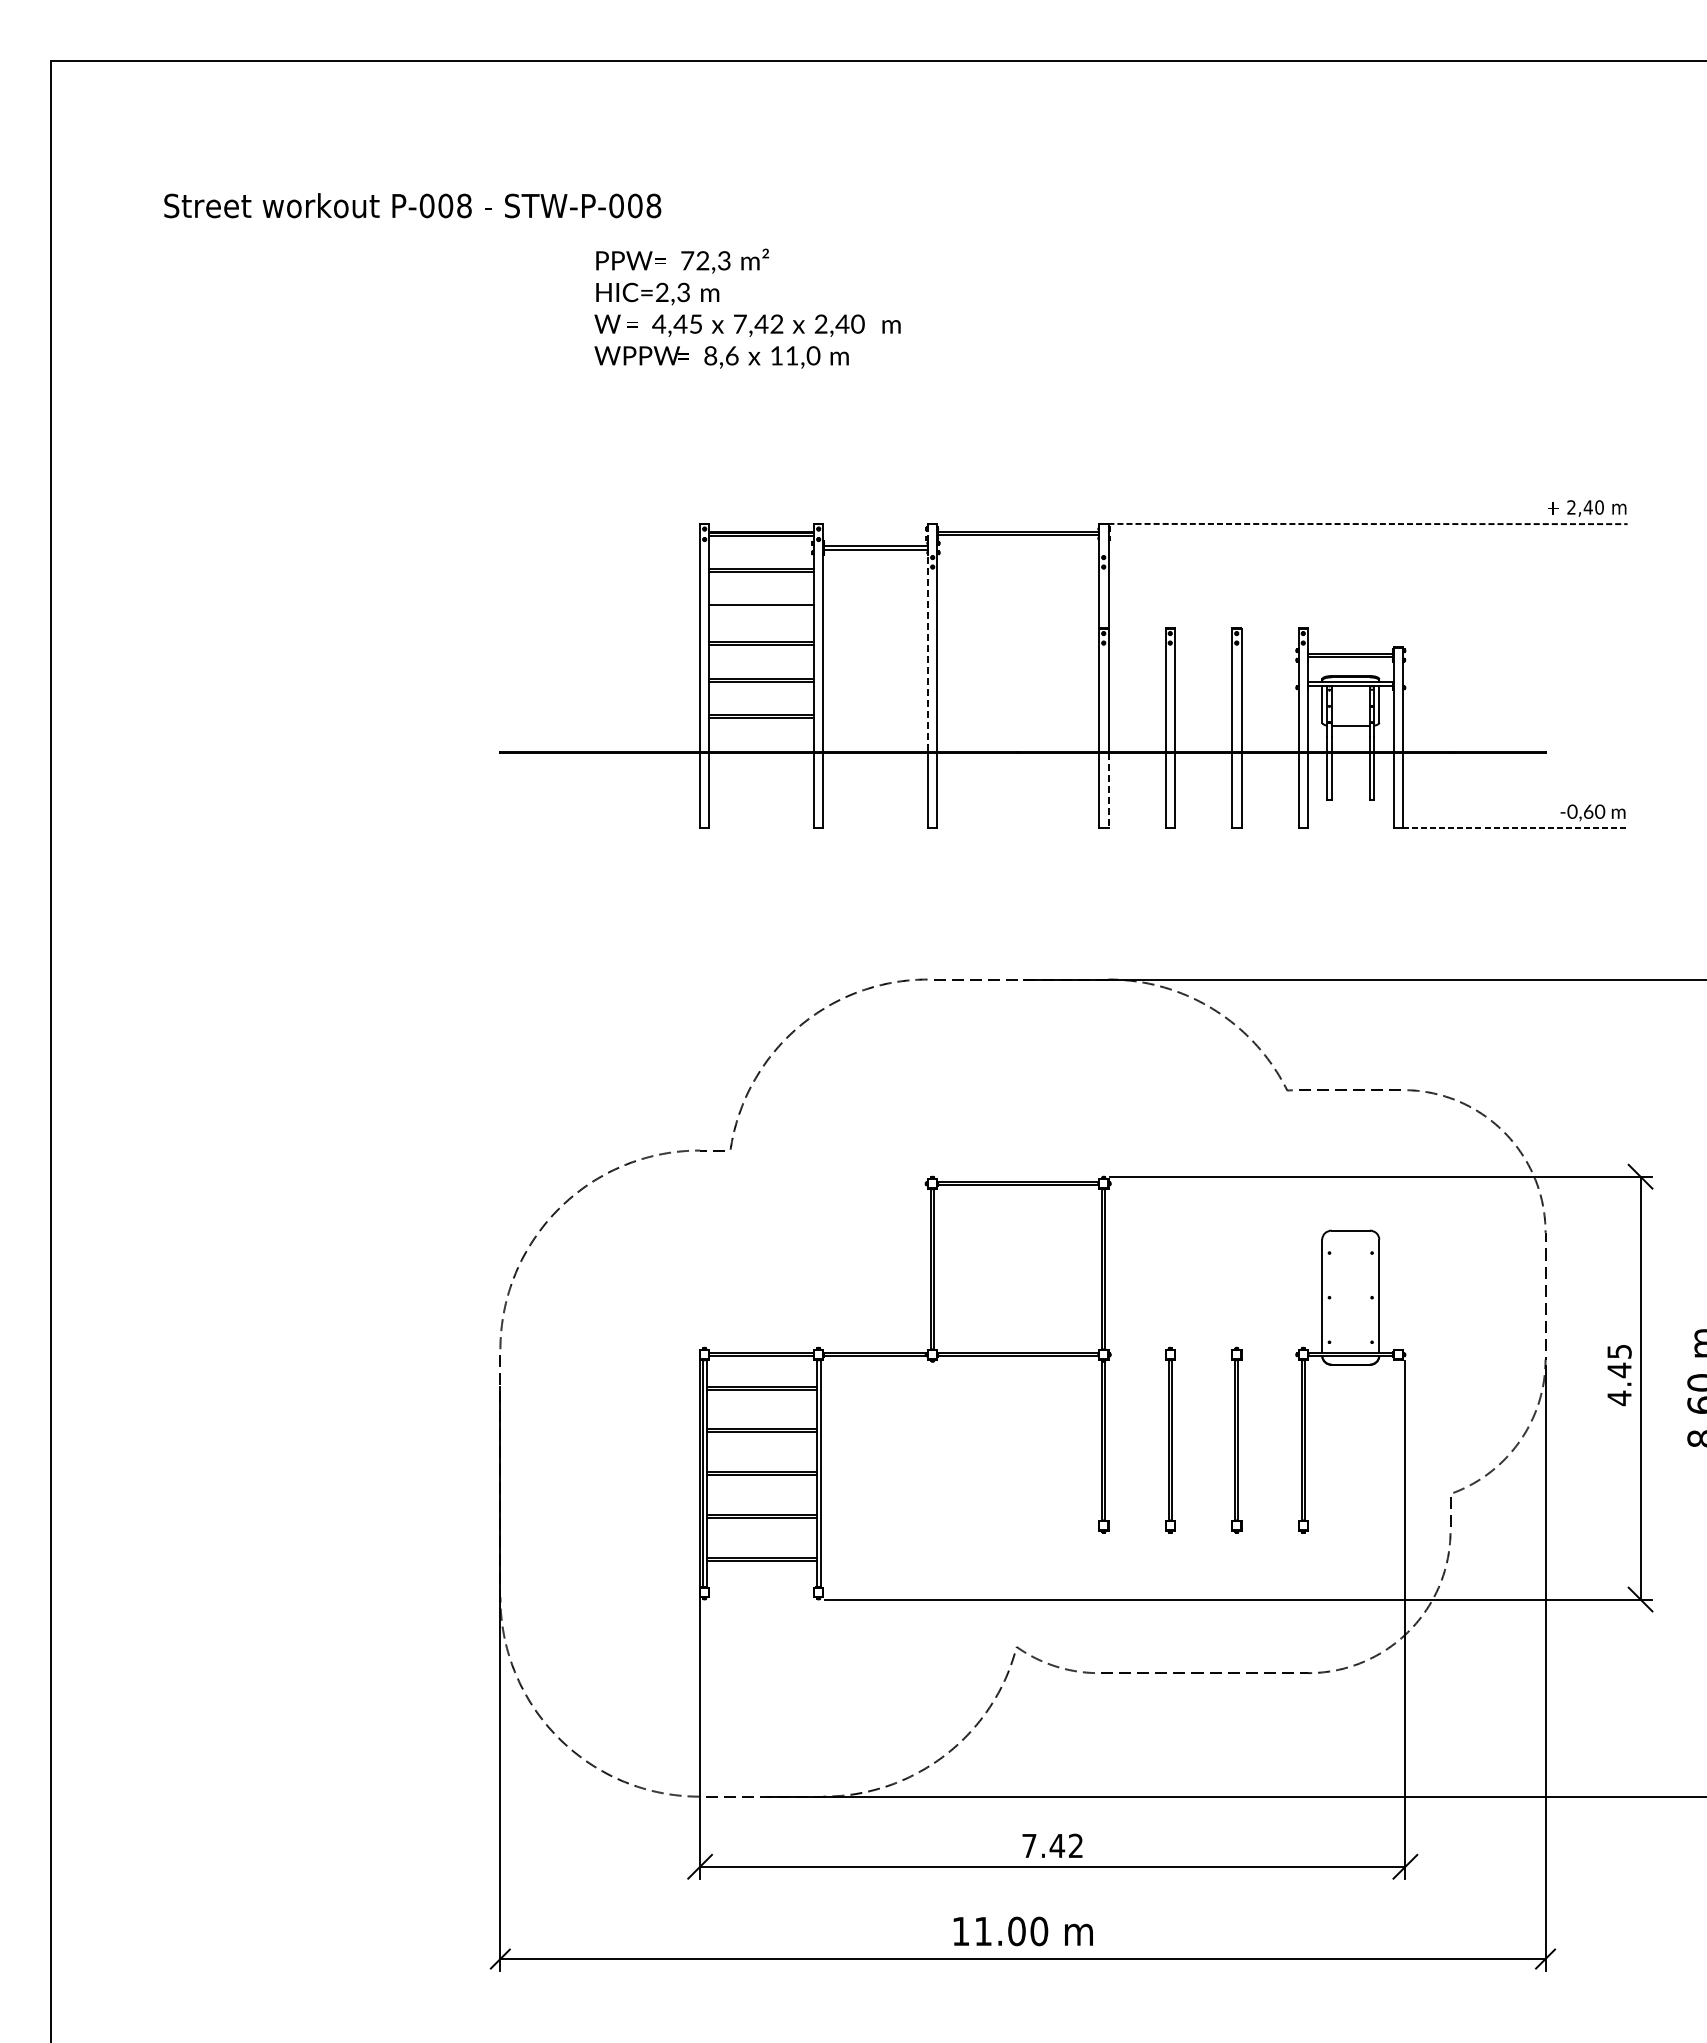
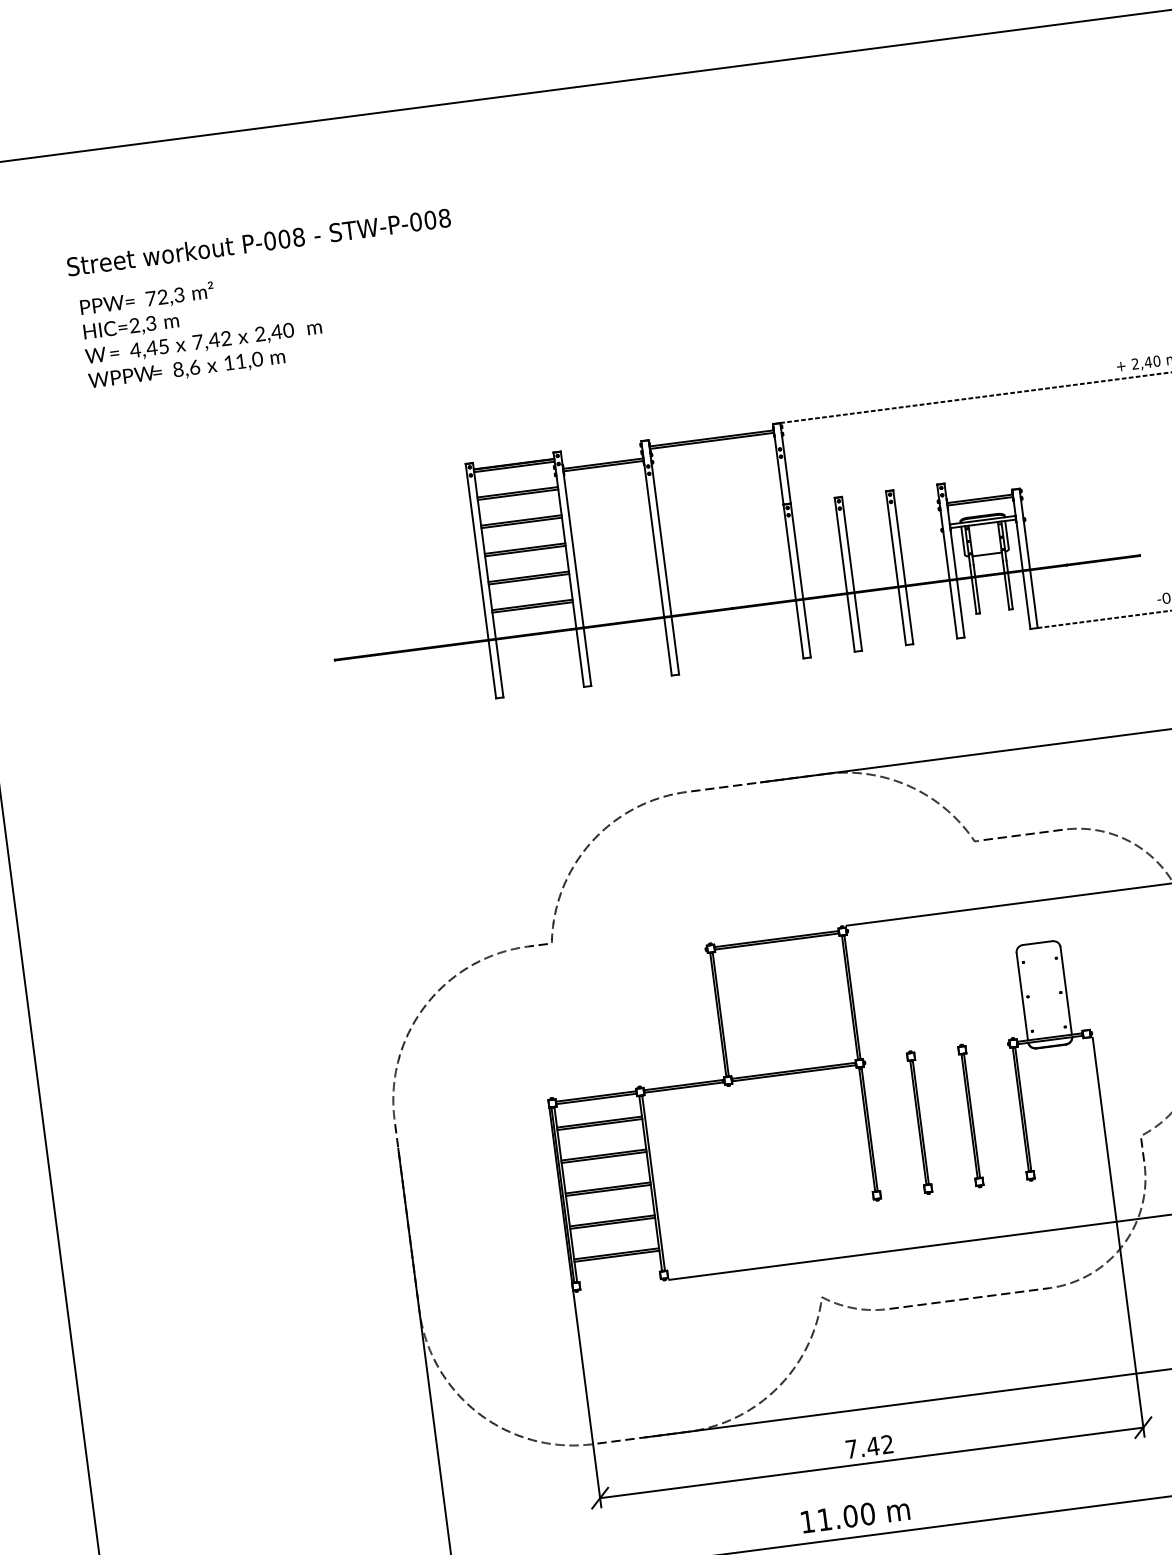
text: (412, 205) -> (258, 242), moved
text: (747, 308) -> (201, 329), moved
line: (761, 608) -> (521, 522), added
line: (927, 638) -> (652, 529), dashed -> solid
line: (1108, 790) -> (807, 628), dashed -> solid

